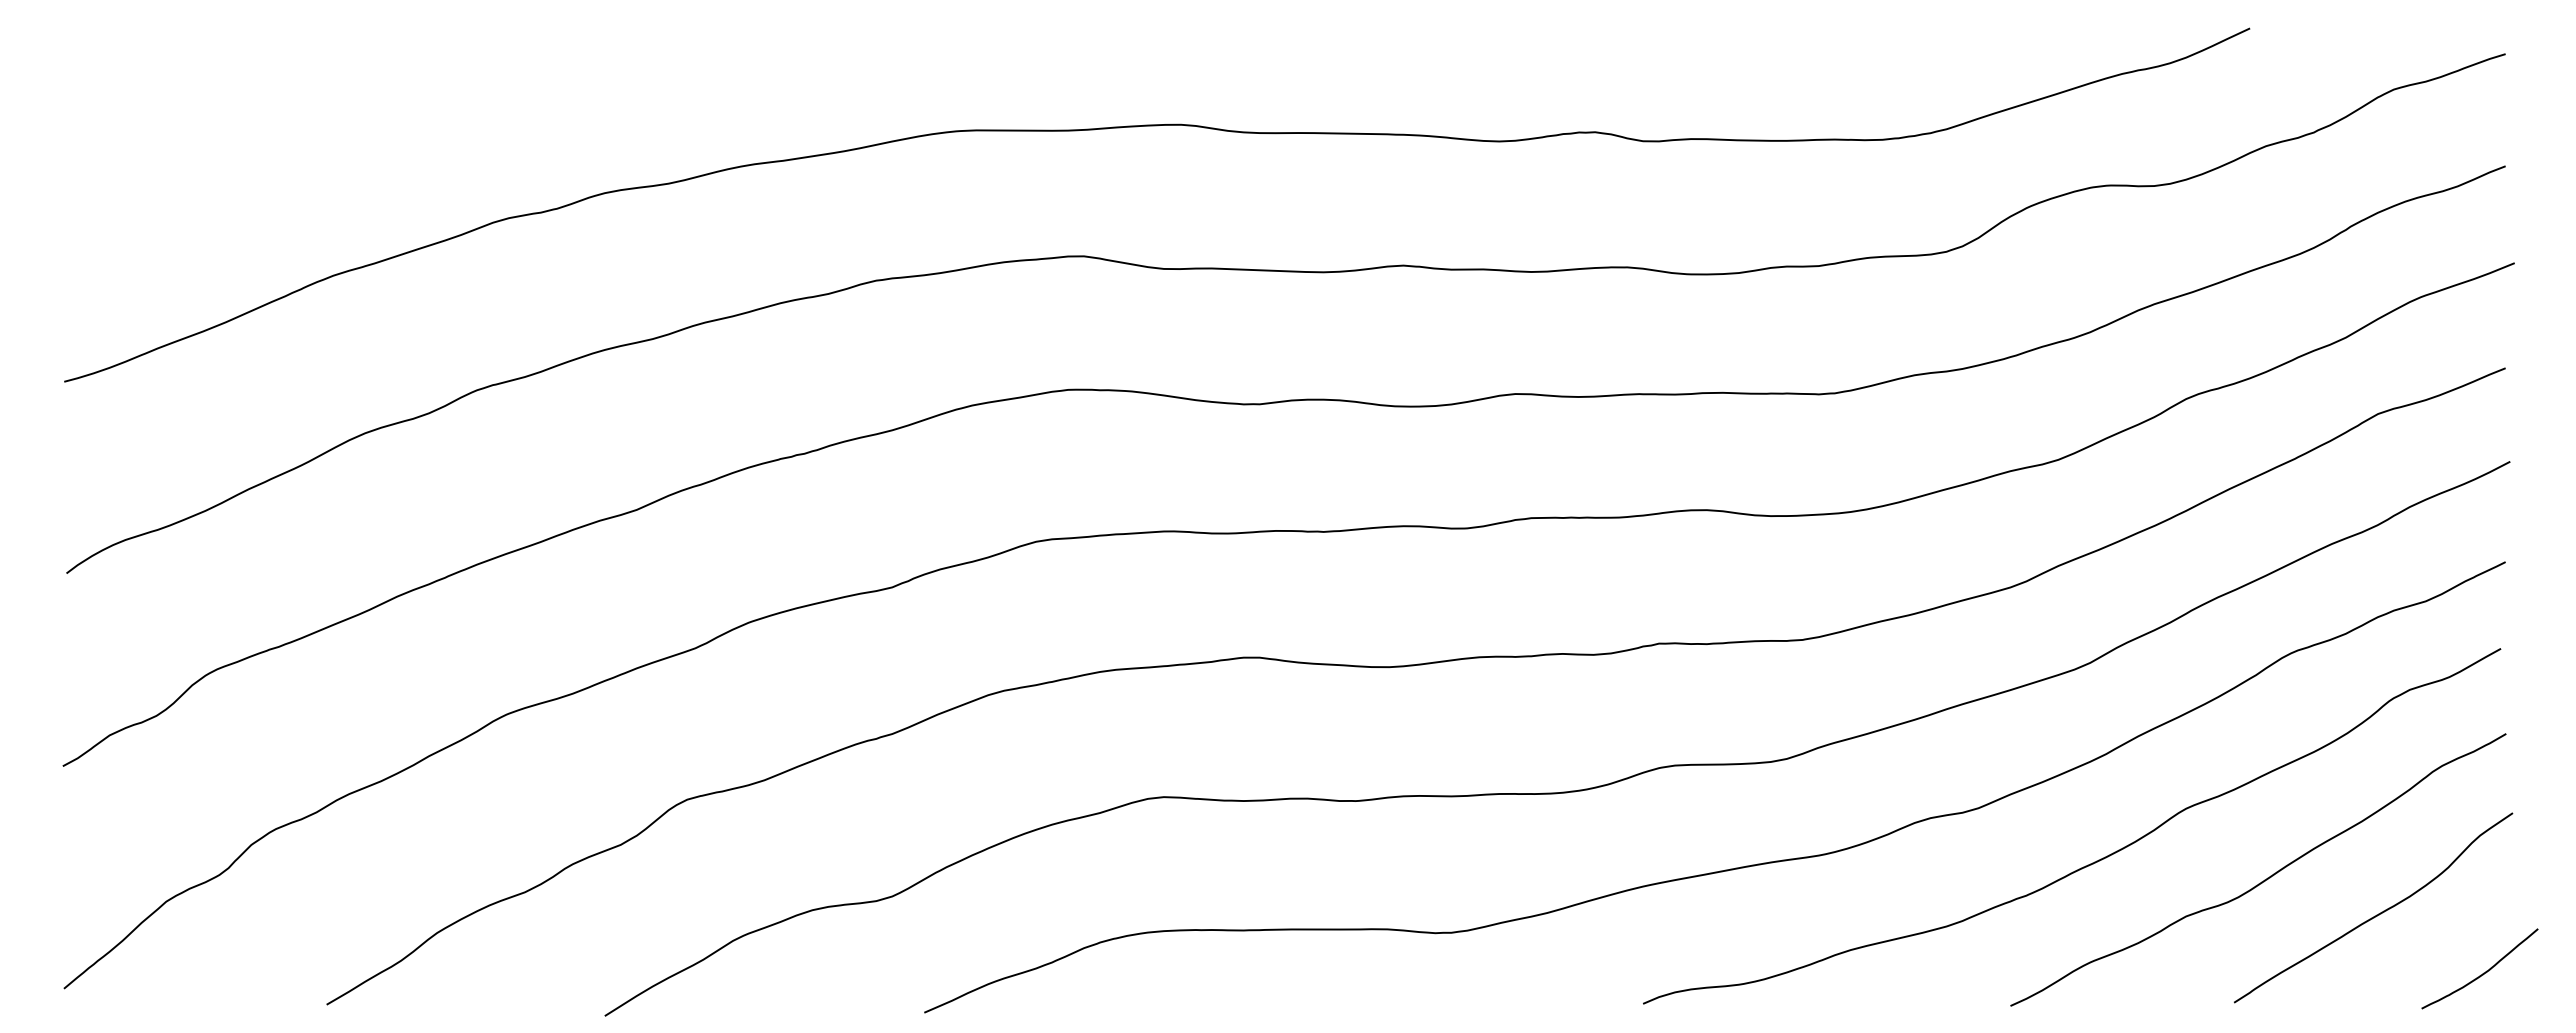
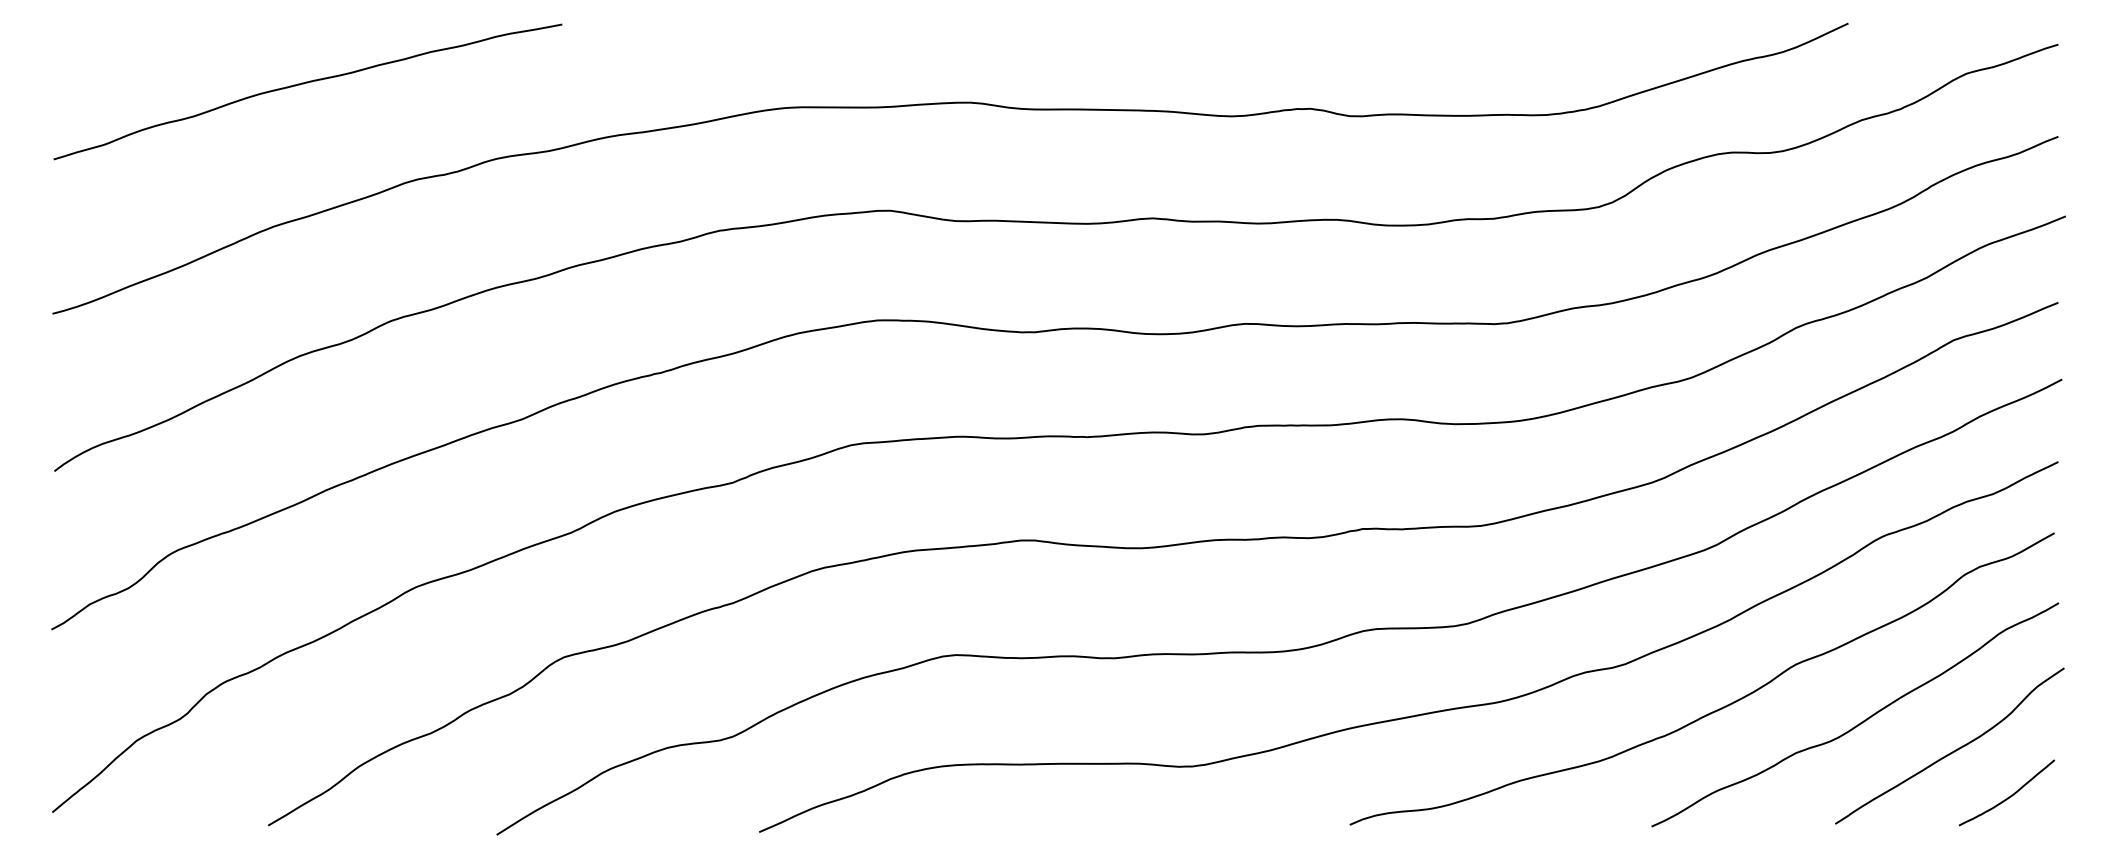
curve: (373, 101) -> (306, 83), added
curve: (2483, 972) -> (2009, 795), moved

